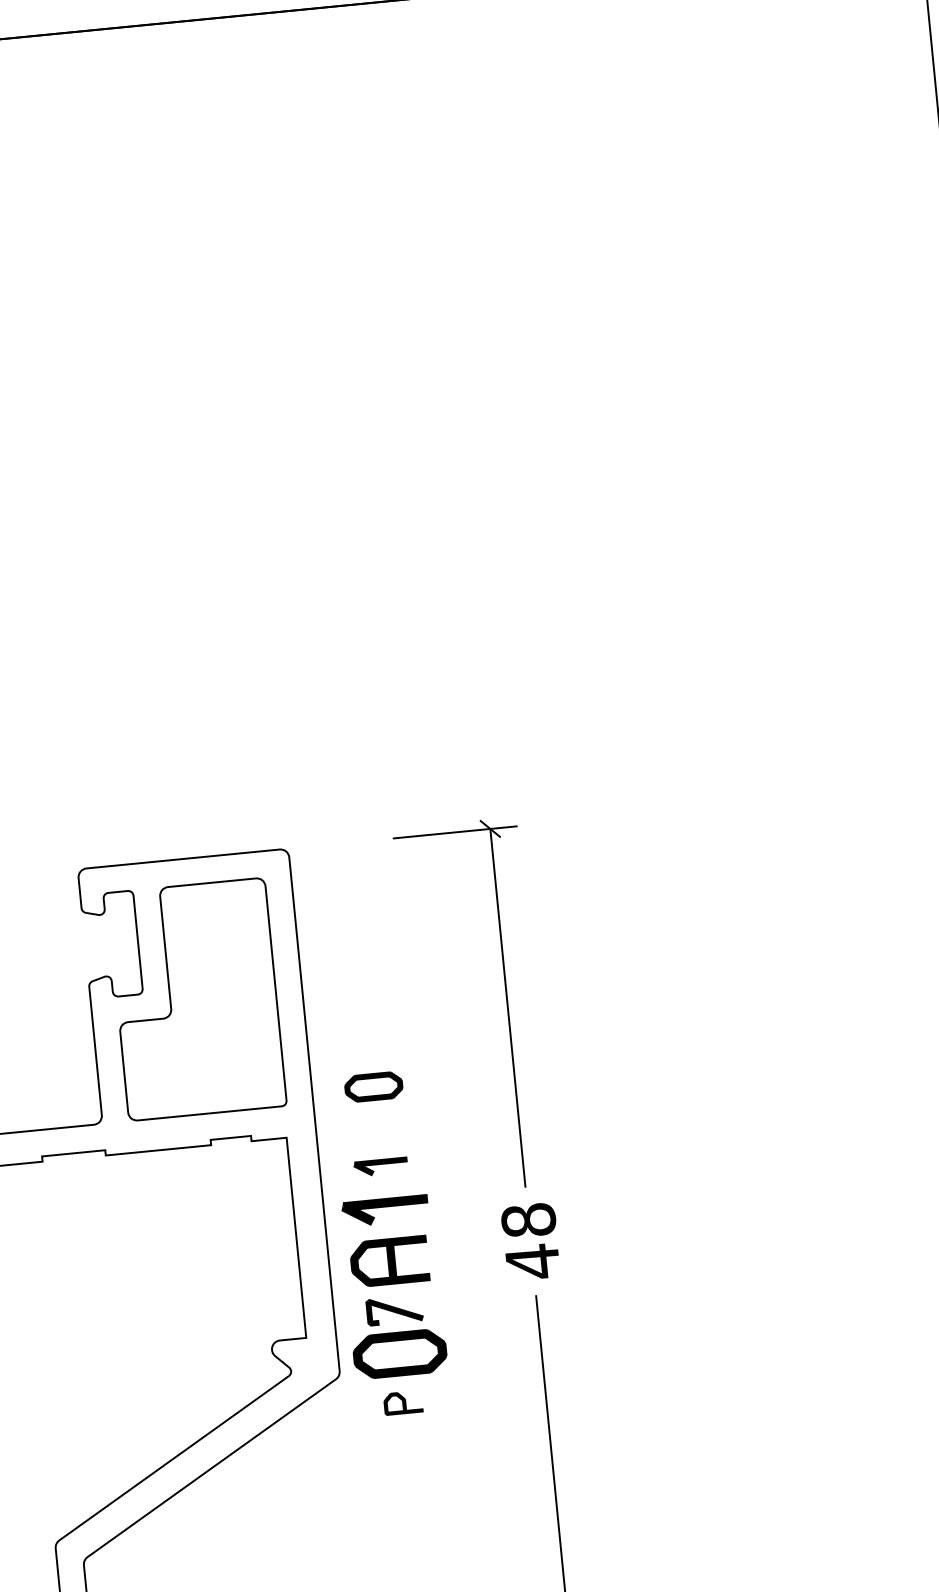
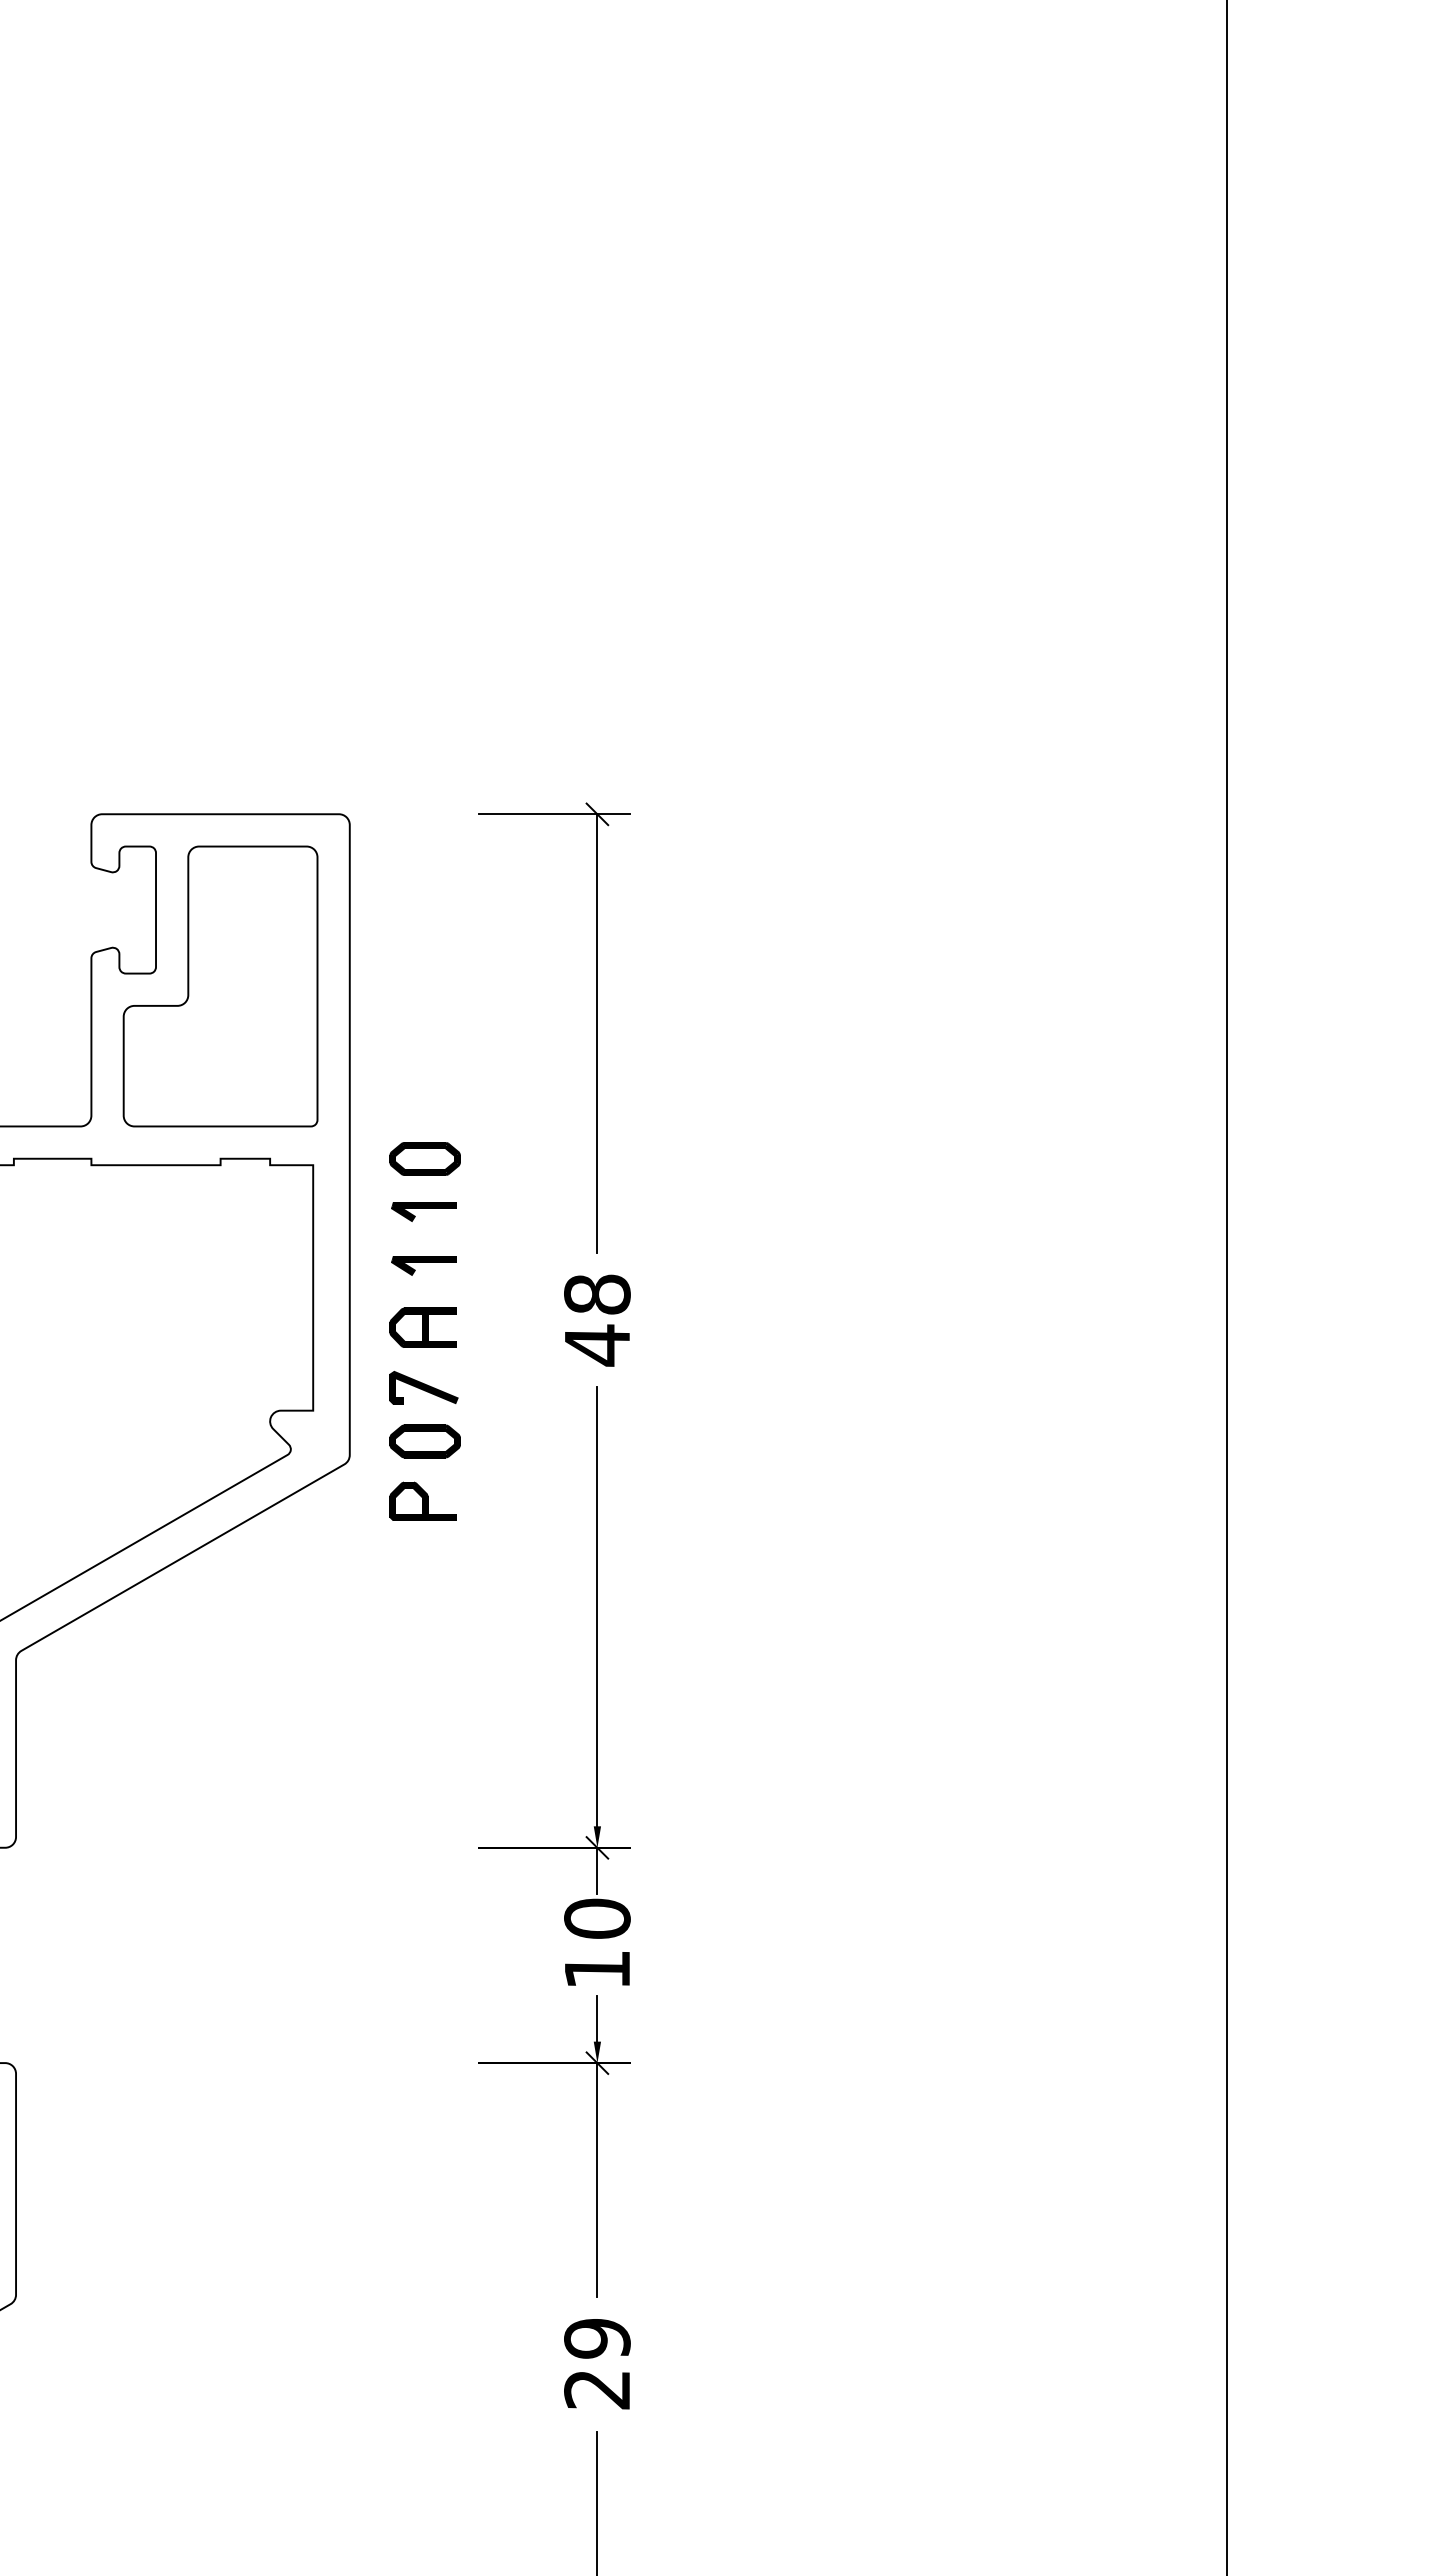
part: (373, 1086) -> (424, 1158), moved
part: (384, 1210) -> (423, 1265), size x0.62
part: (388, 1261) -> (422, 1327), size x0.71
part: (399, 1354) -> (424, 1441), size x0.62
part: (402, 1402) -> (422, 1500), size x1.43

